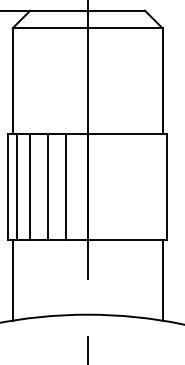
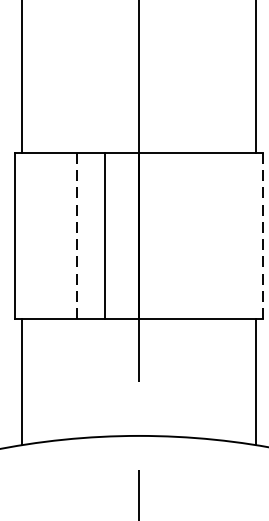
line: (17, 186) -> (29, 235), removed
line: (30, 186) -> (49, 235), removed
line: (47, 186) -> (76, 235), solid -> dashed
line: (166, 186) -> (262, 235), solid -> dashed

